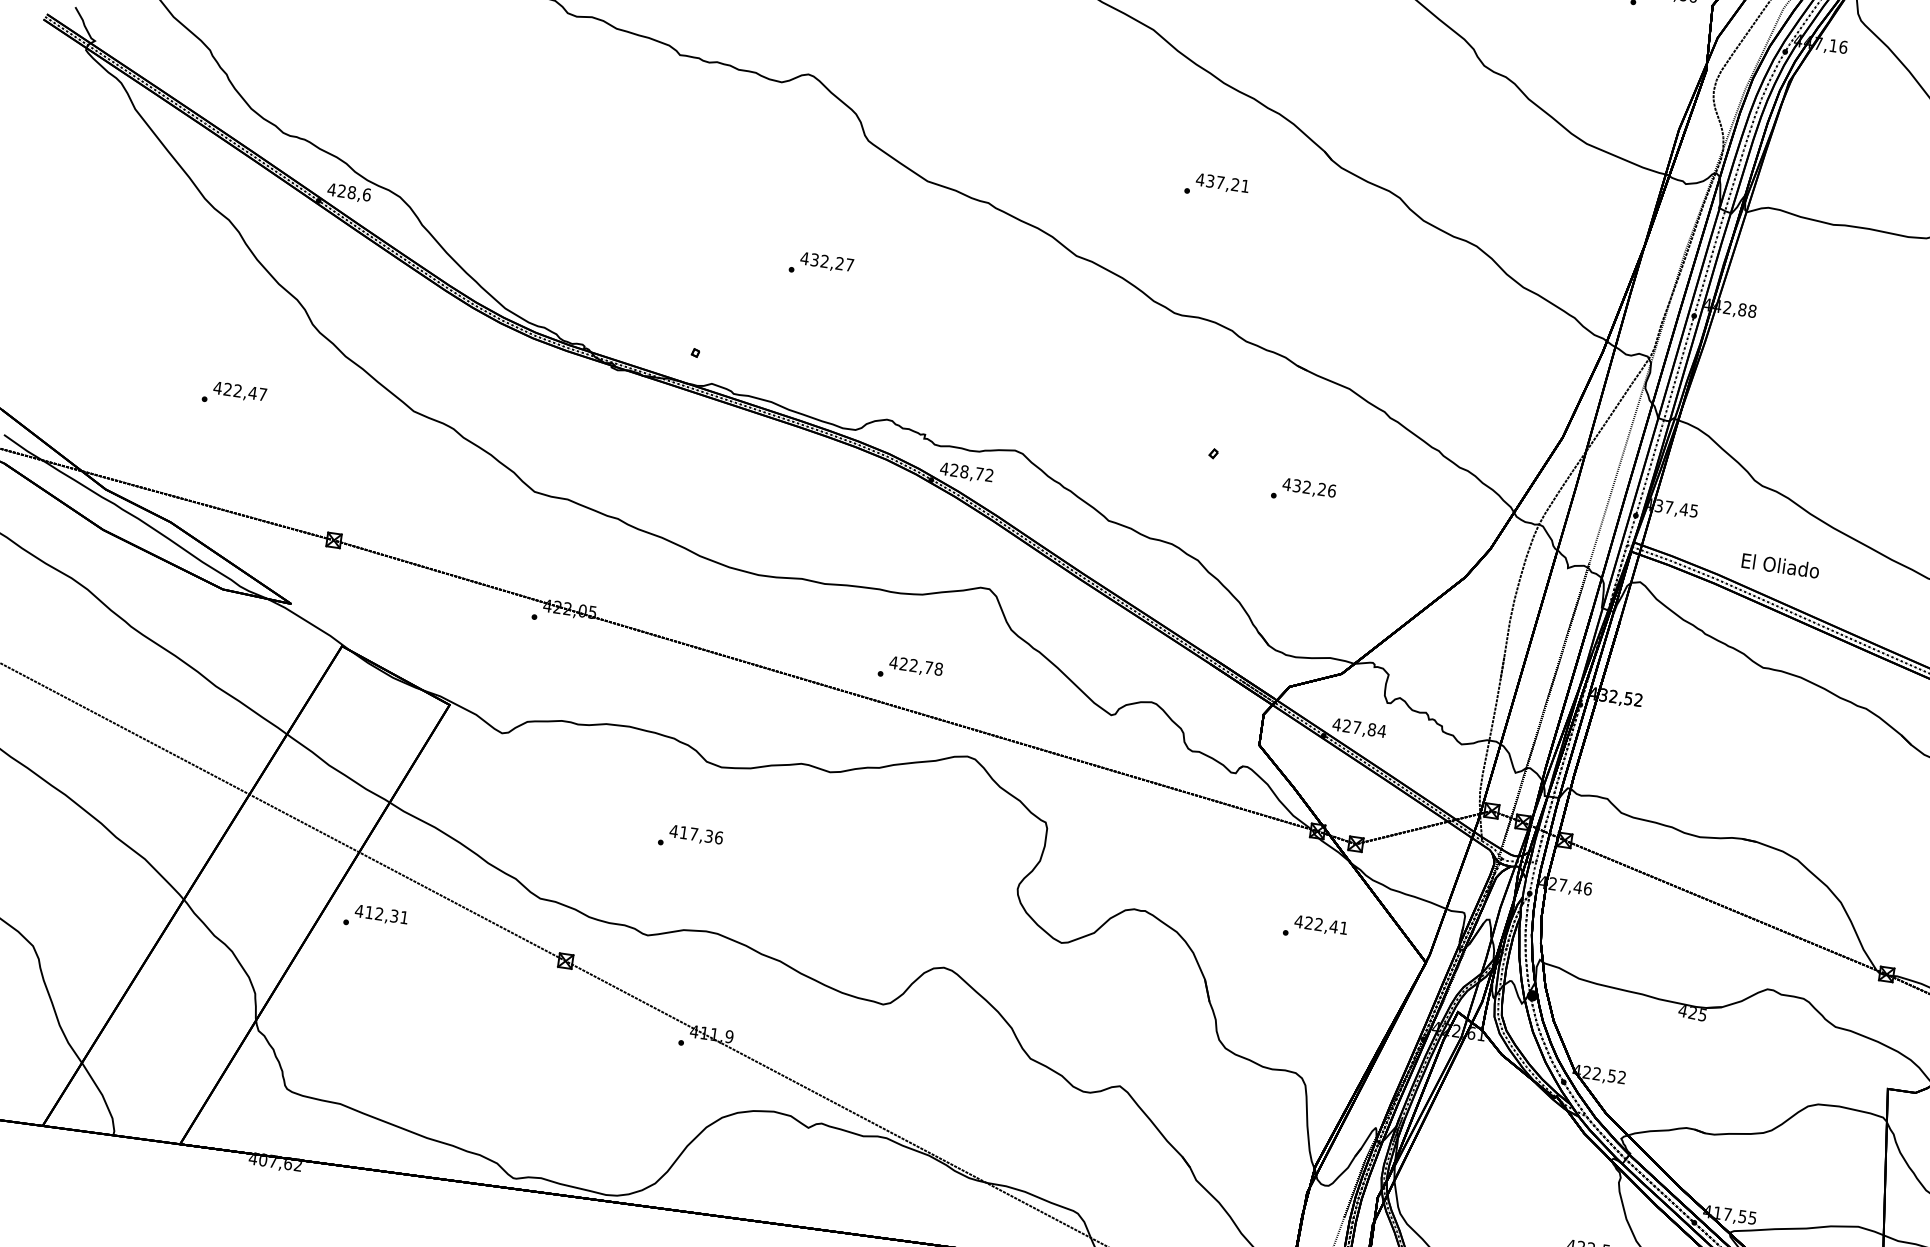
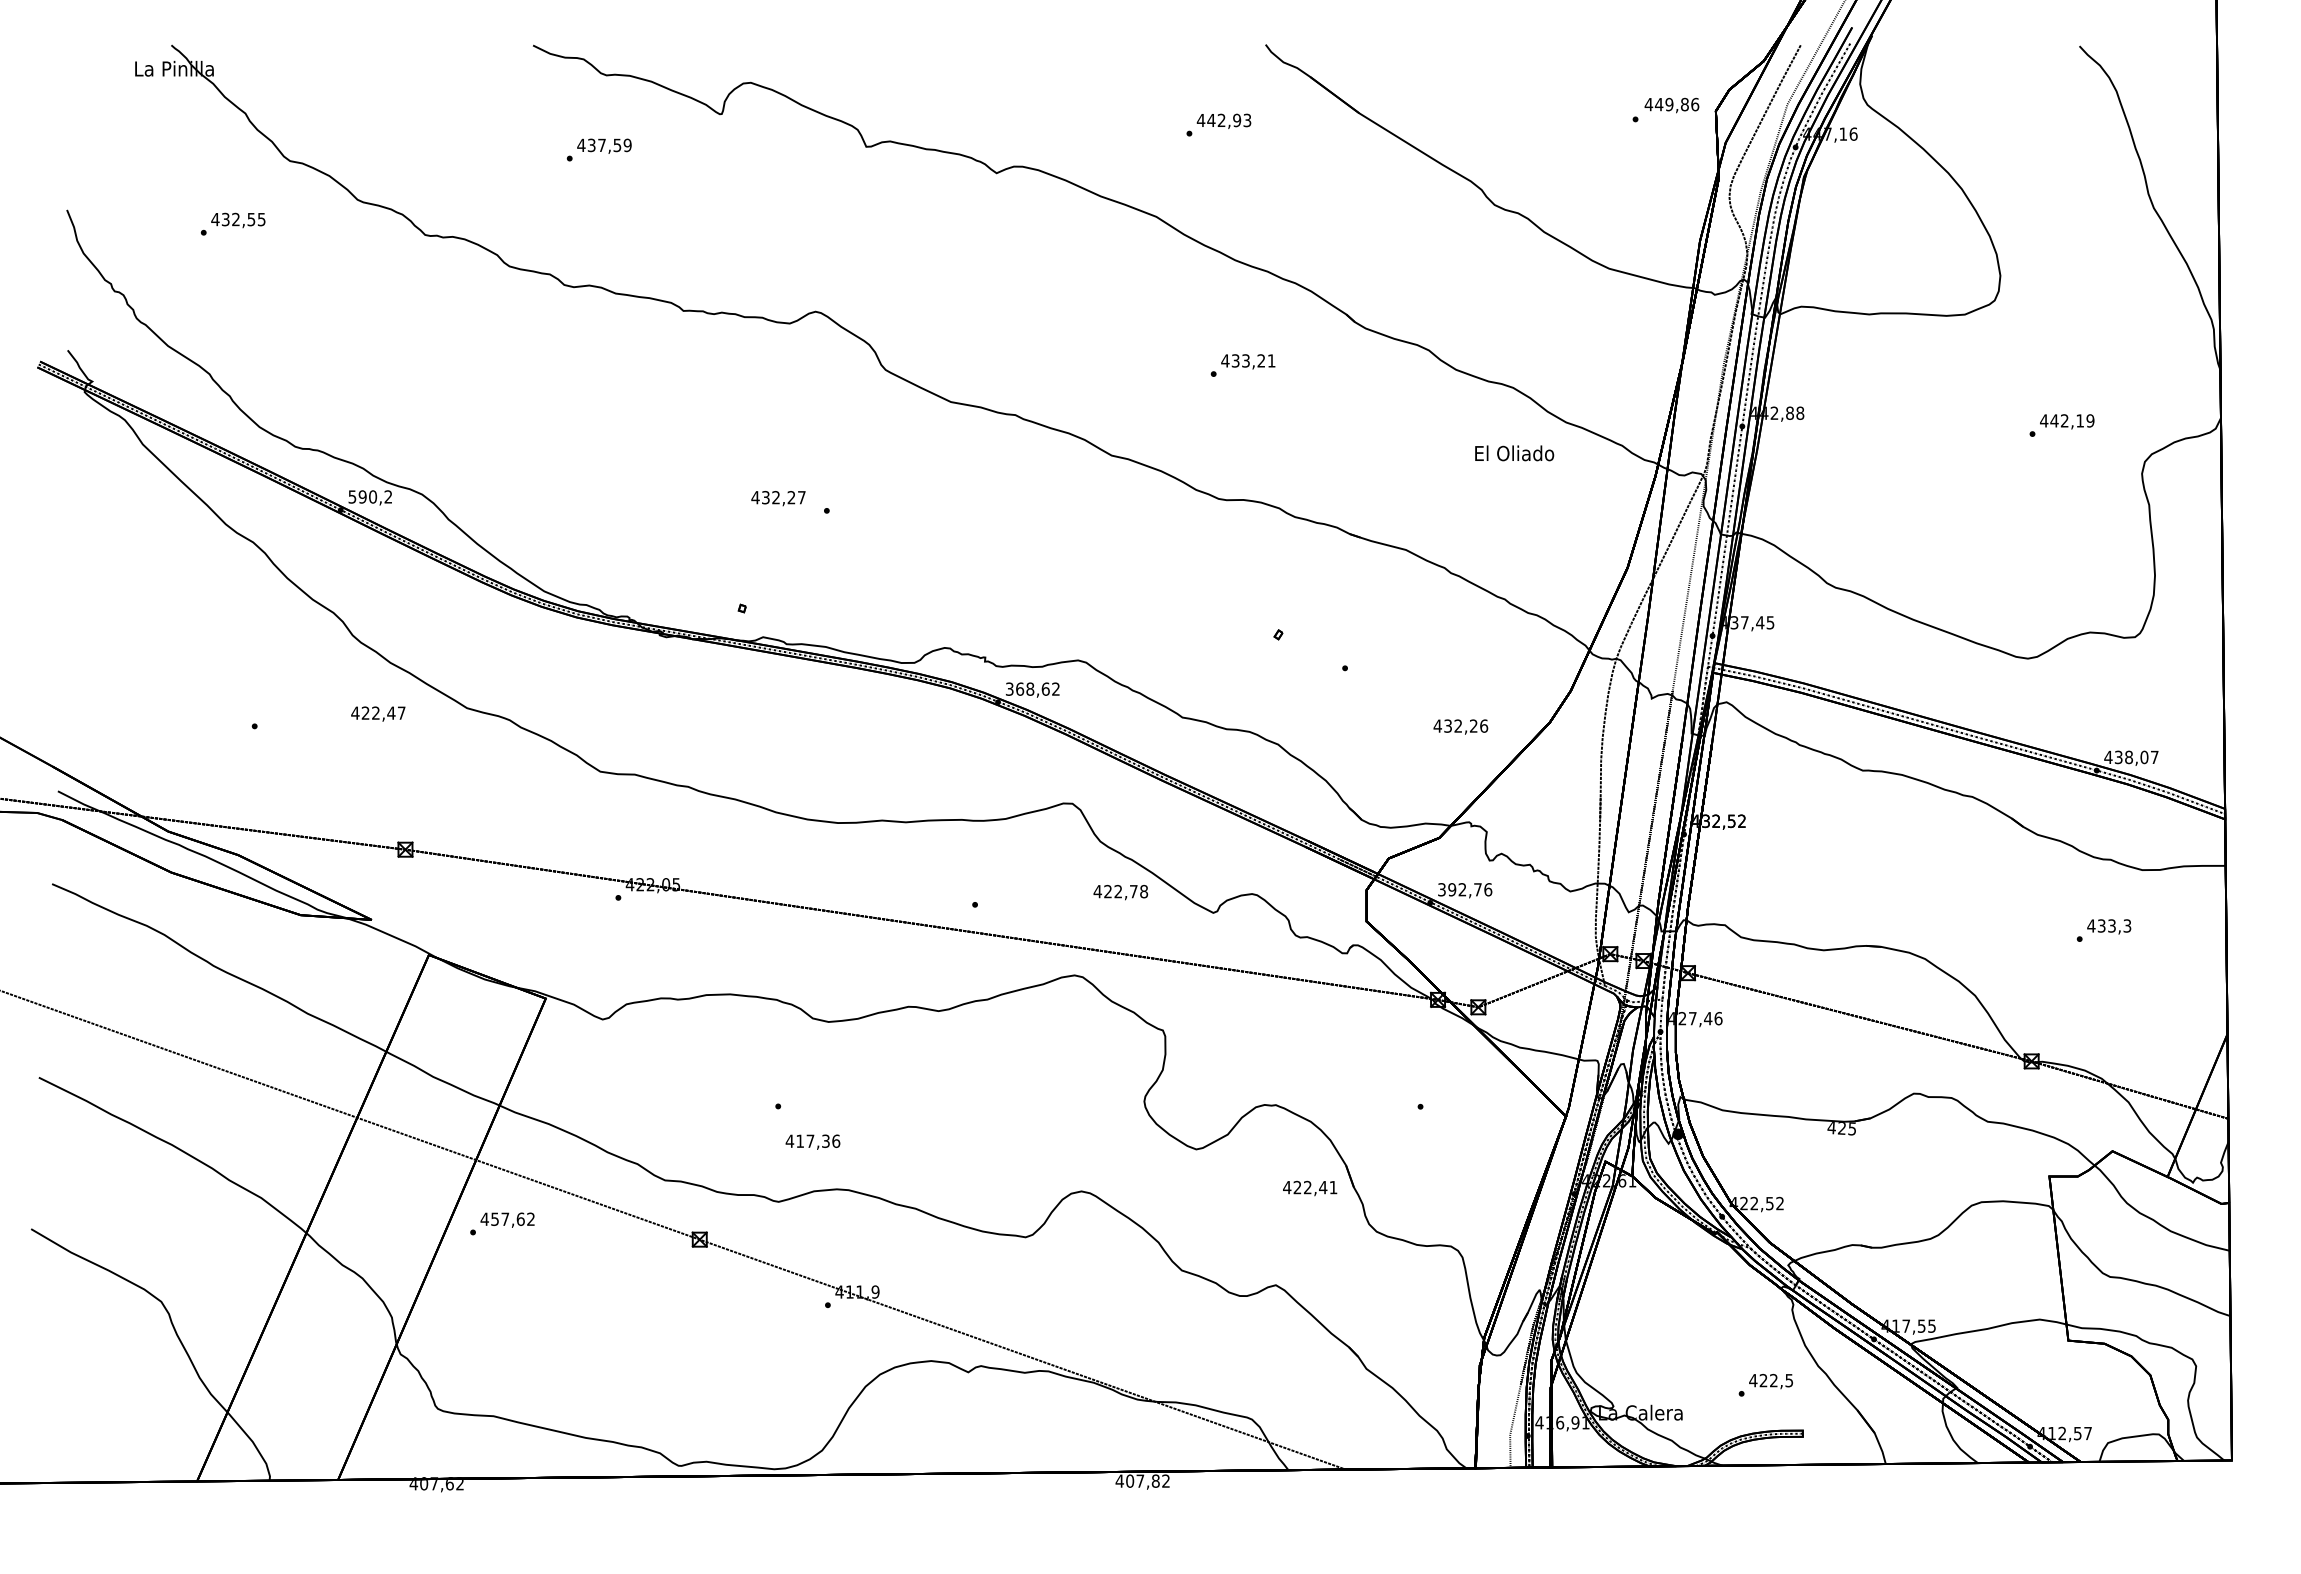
text: (1220, 182) -> (1245, 360), 437,21 -> 433,21
text: (349, 191) -> (370, 496), 428,6 -> 590,2
text: (827, 262) -> (778, 498), moved
text: (240, 391) -> (378, 713), moved
text: (961, 470) -> (1027, 688), 428,72 -> 368,62
text: (1309, 488) -> (1460, 726), moved
text: (1780, 565) -> (1514, 453), moved
text: (915, 666) -> (1120, 892), moved
text: (1358, 727) -> (1464, 889), 427,84 -> 392,76
text: (695, 834) -> (812, 1141), moved
text: (386, 914) -> (512, 1218), 412,31 -> 457,62
text: (1321, 925) -> (1310, 1188), moved

